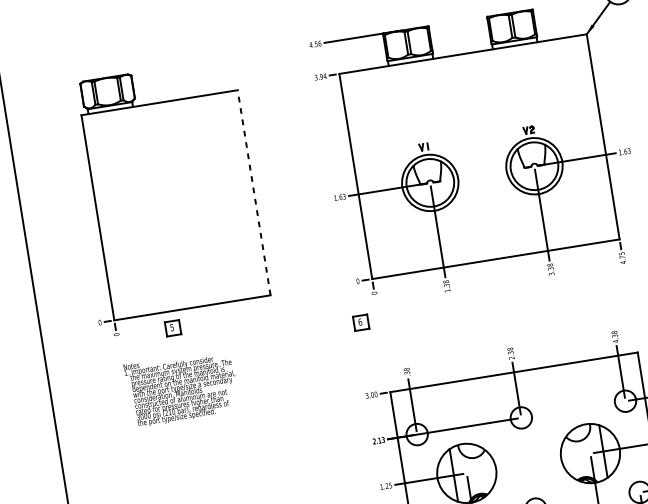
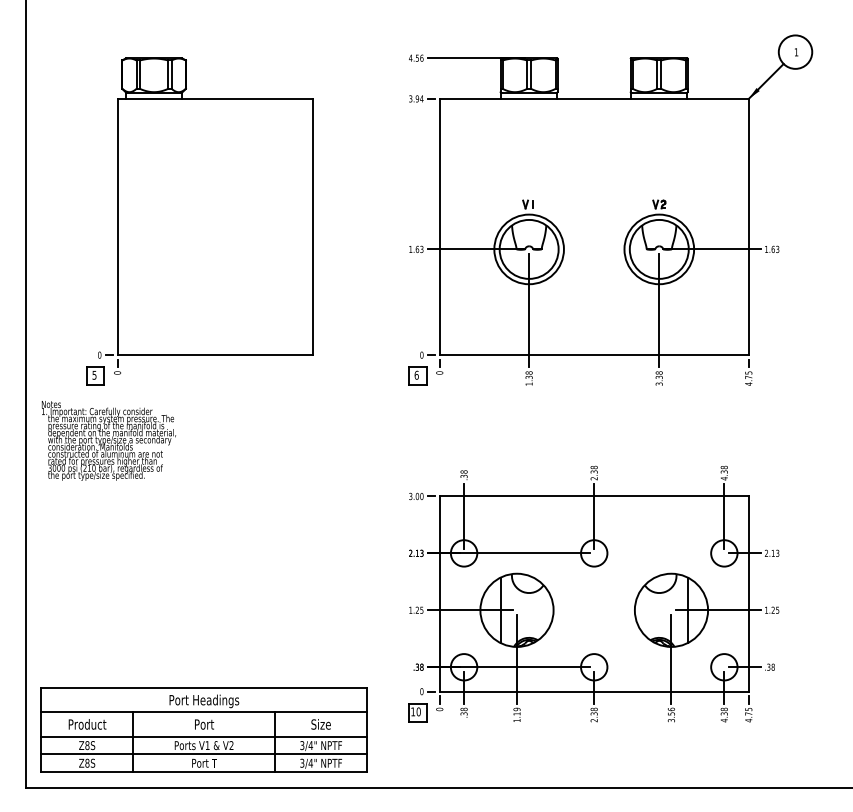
line: (253, 192) -> (312, 226), dashed -> solid
part: (360, 322) -> (417, 375), moved
part: (172, 327) -> (95, 375), moved
text: (181, 387) -> (108, 440), moved

